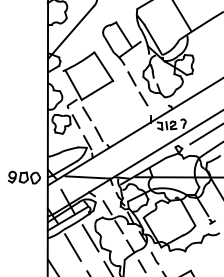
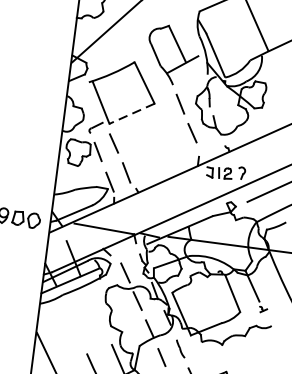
line: (96, 90) -> (130, 113), solid -> dashed
line: (90, 238) -> (97, 311), removed
line: (72, 247) -> (71, 320), removed

